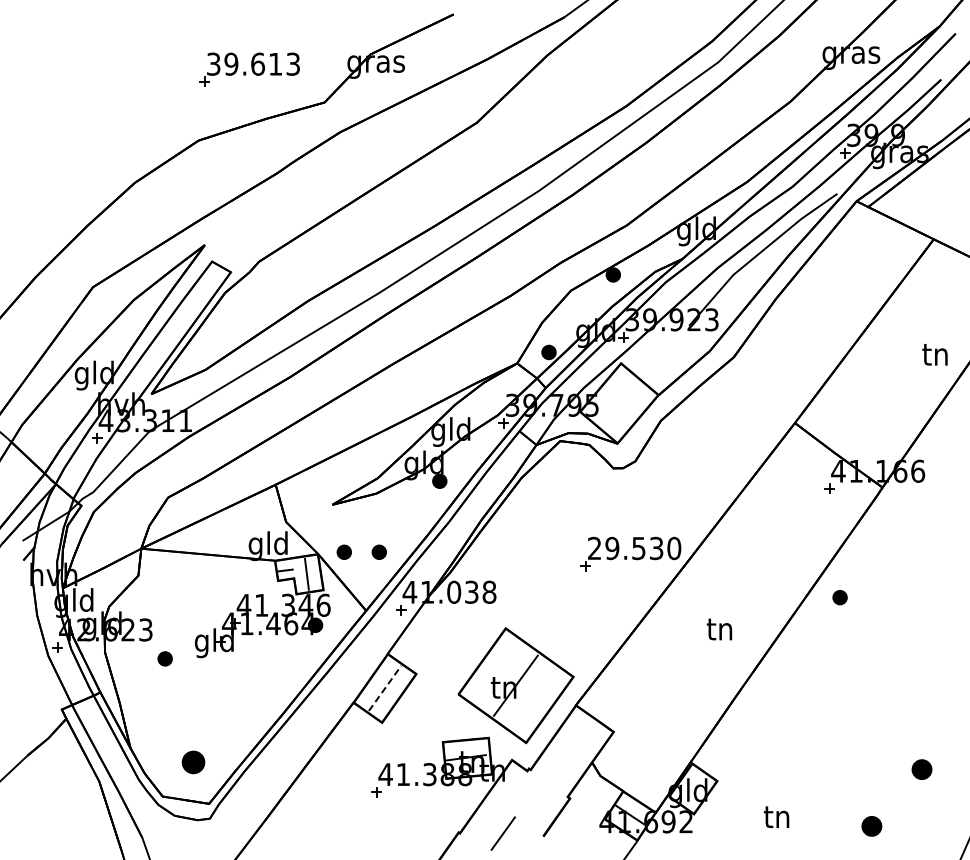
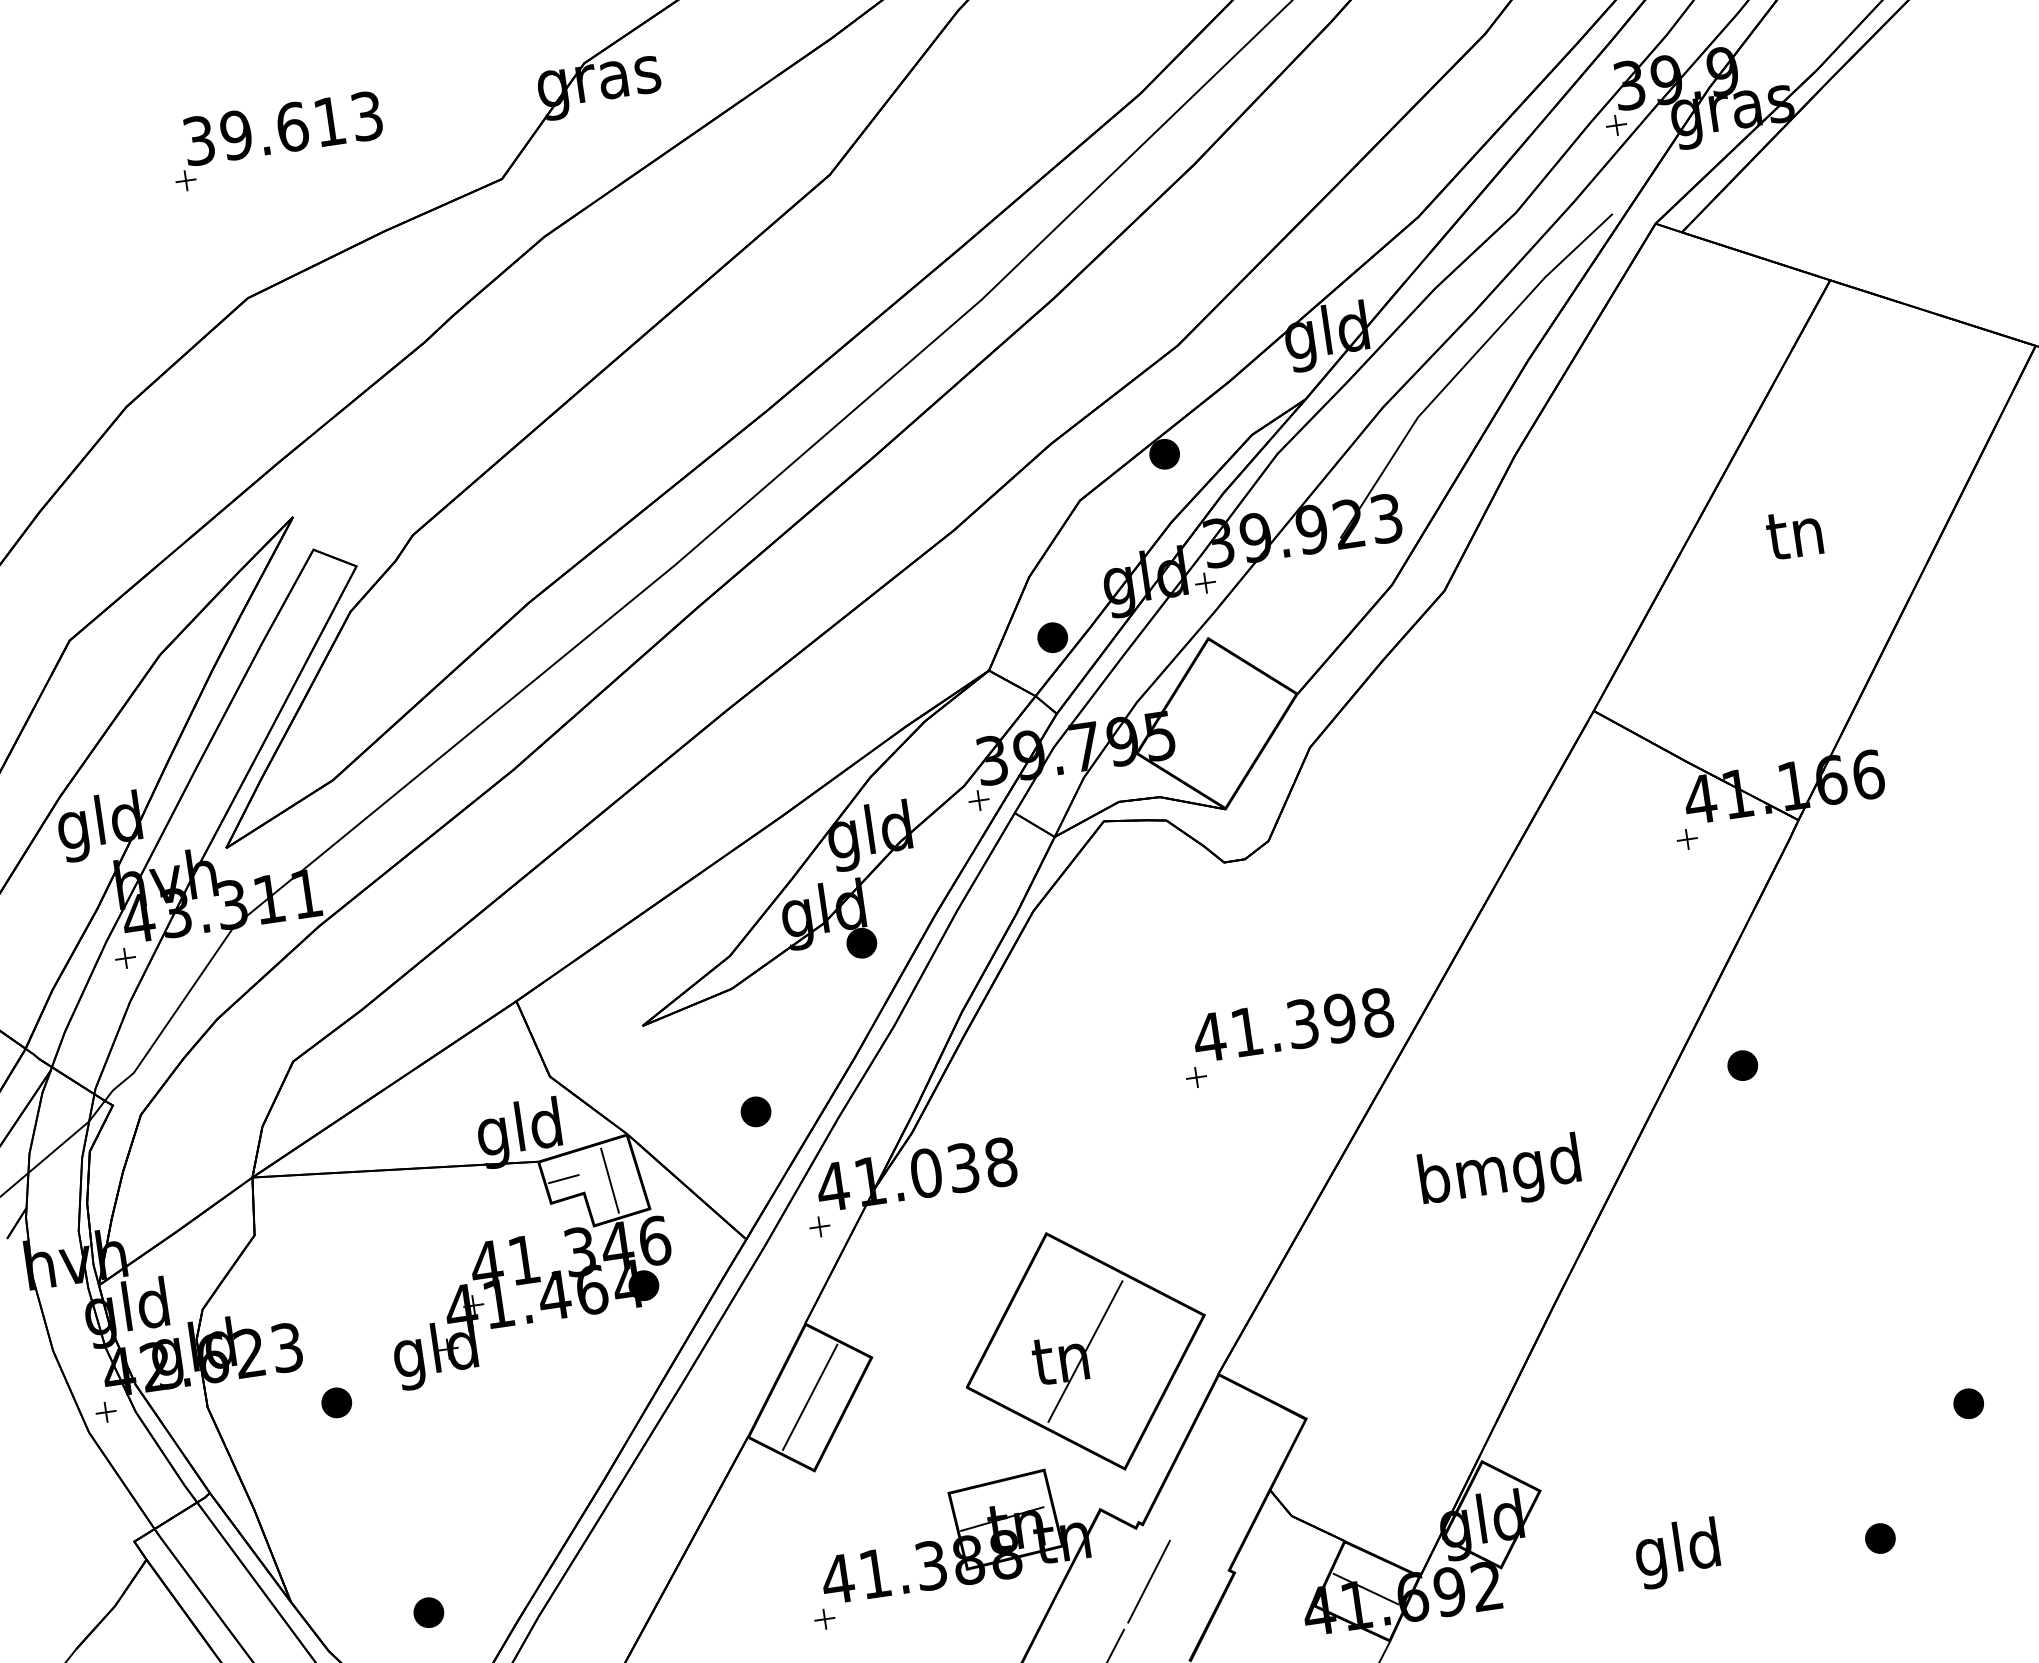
part: (249, 69) -> (276, 140), moved
text: (934, 354) -> (1793, 534), moved
text: (634, 548) -> (1293, 1025), 29.530 -> 41.398
part: (343, 551) -> (680, 1121), removed
text: (719, 631) -> (1498, 1174), tn -> bmgd
line: (385, 688) -> (811, 1397), dashed -> solid
part: (193, 762) -> (428, 1612), size x0.62
part: (921, 769) -> (1967, 1403), size x0.71
line: (529, 796) -> (1148, 1581), added
text: (776, 819) -> (1676, 1553), tn -> gld
part: (871, 825) -> (1879, 1537), size x0.71

